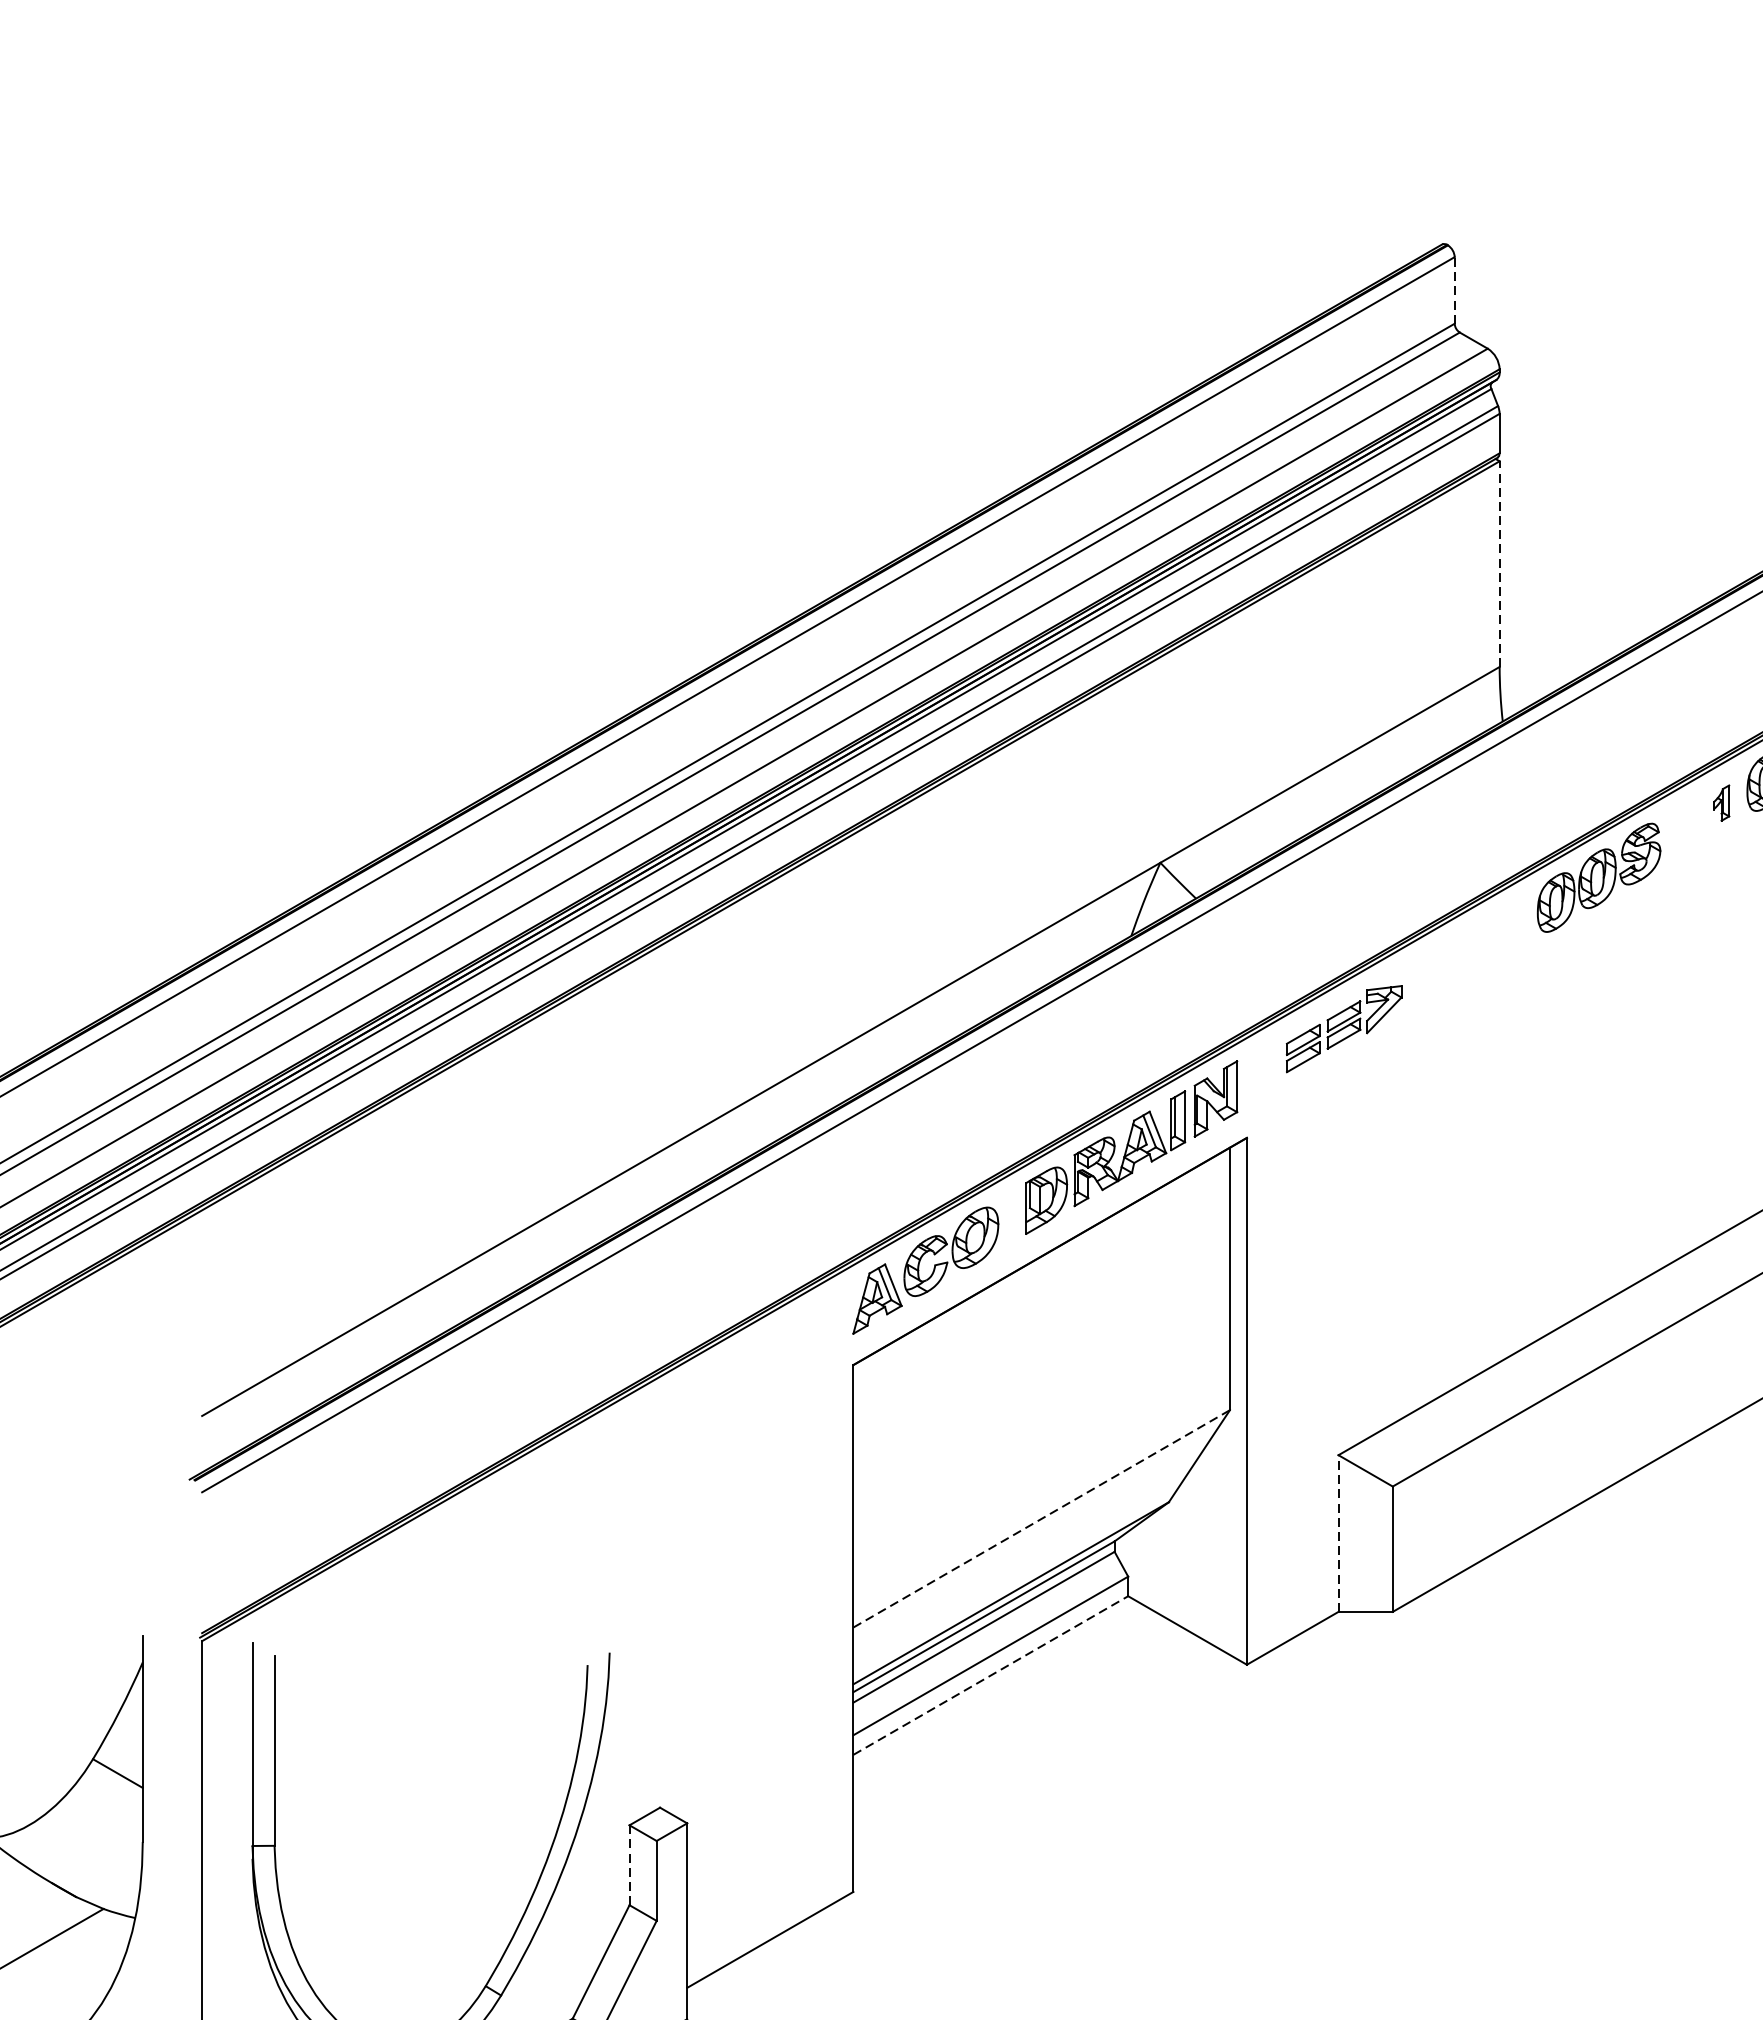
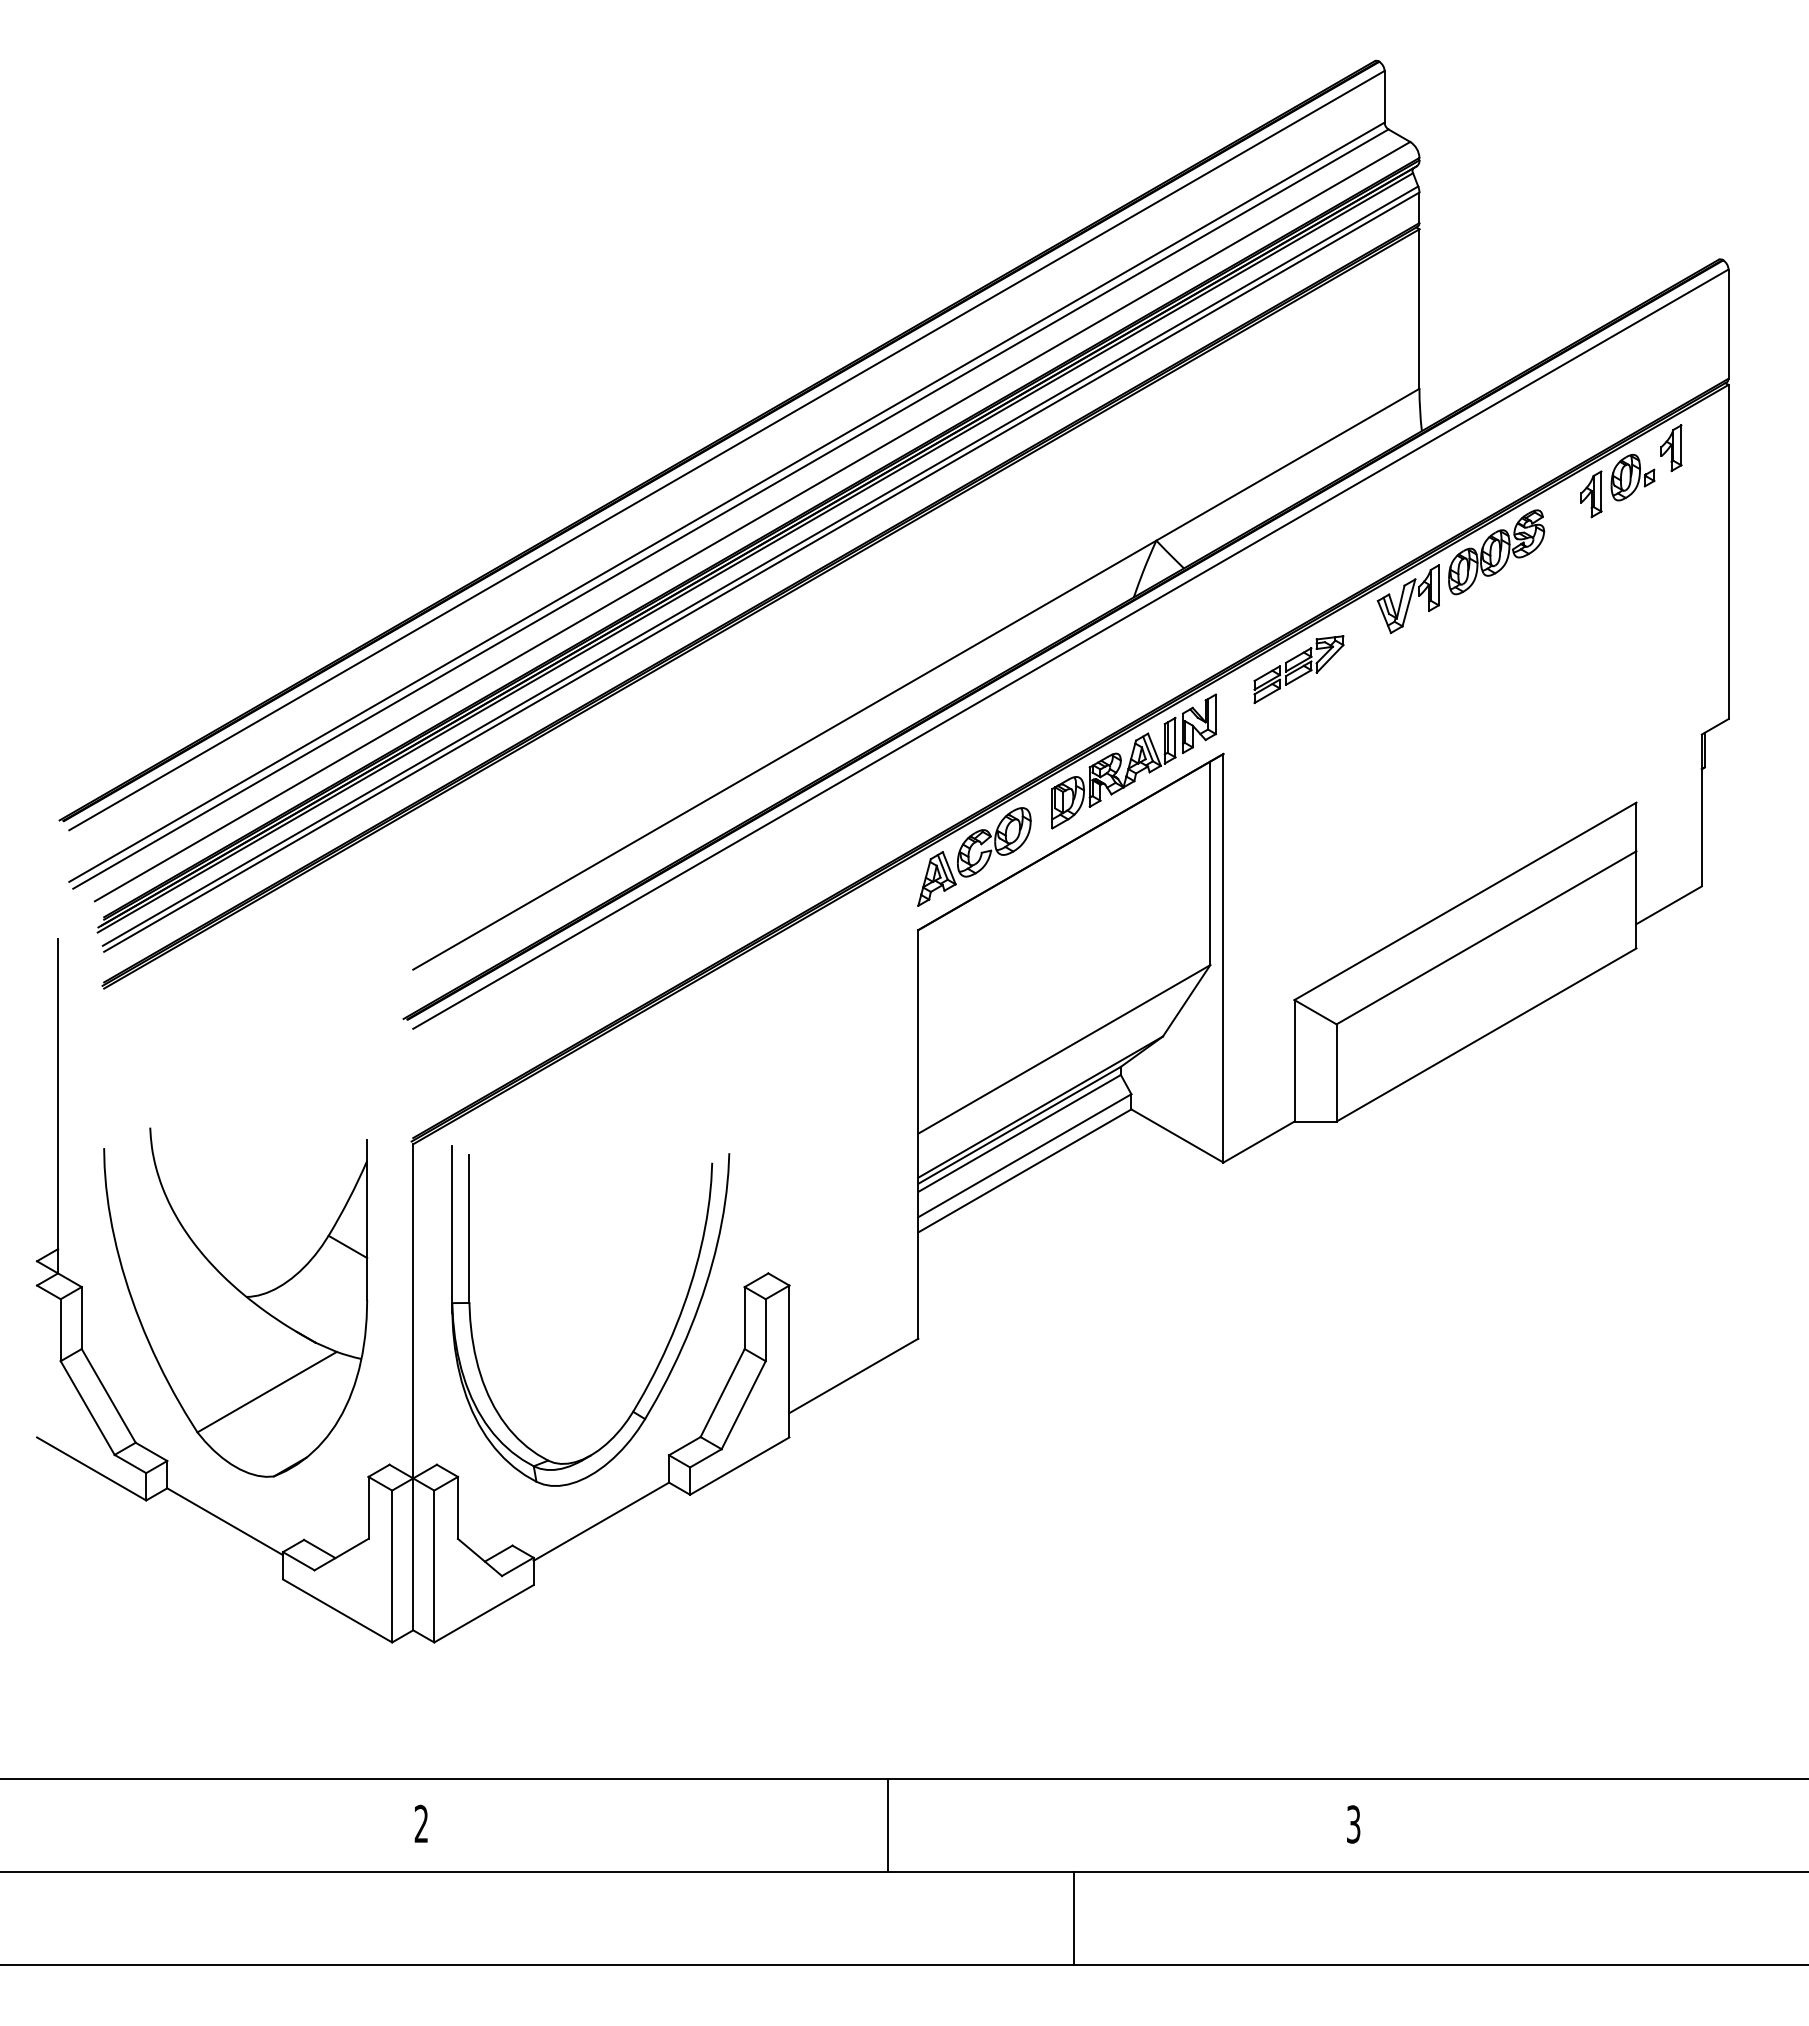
line: (1454, 290) -> (1384, 96), dashed -> solid
line: (1499, 564) -> (1419, 309), dashed -> solid
part: (1721, 803) -> (1591, 494), size x1.67
part: (1484, 938) -> (1407, 599), added
line: (1041, 1518) -> (1064, 1049), dashed -> solid
line: (1338, 1533) -> (1294, 1060), dashed -> solid
line: (991, 1674) -> (1025, 1170), dashed -> solid
line: (629, 1865) -> (744, 1318), dashed -> solid

